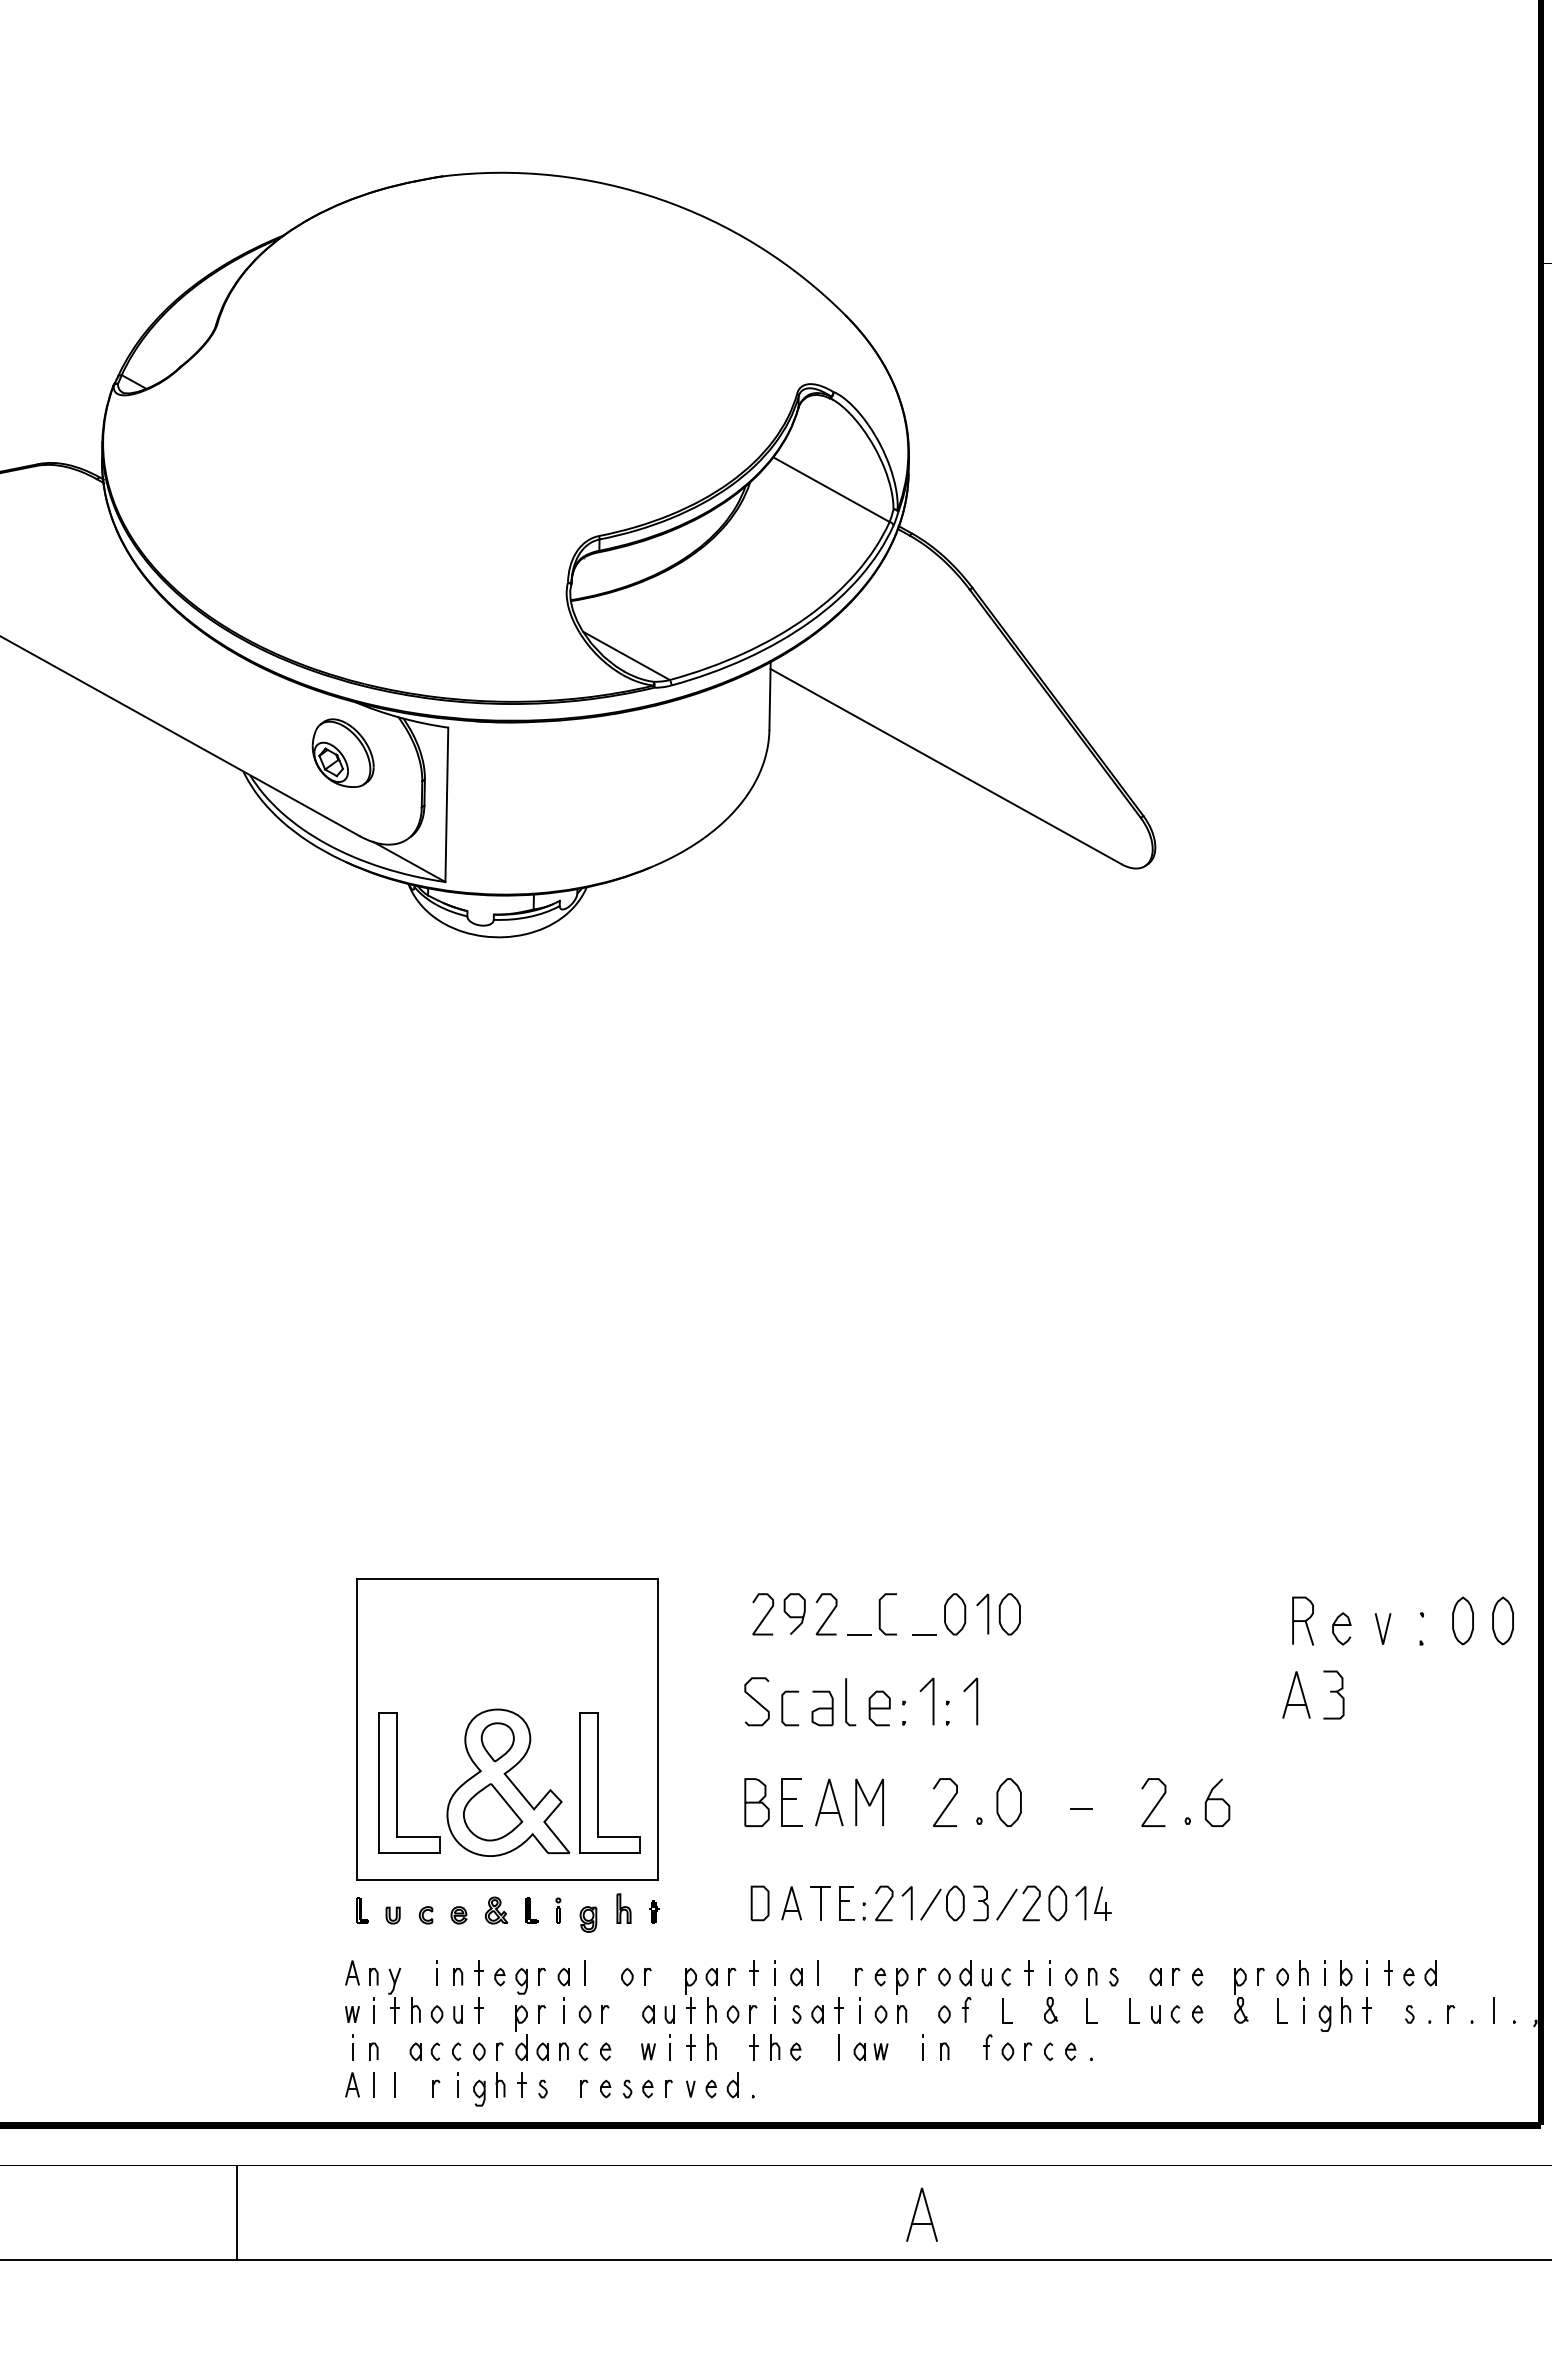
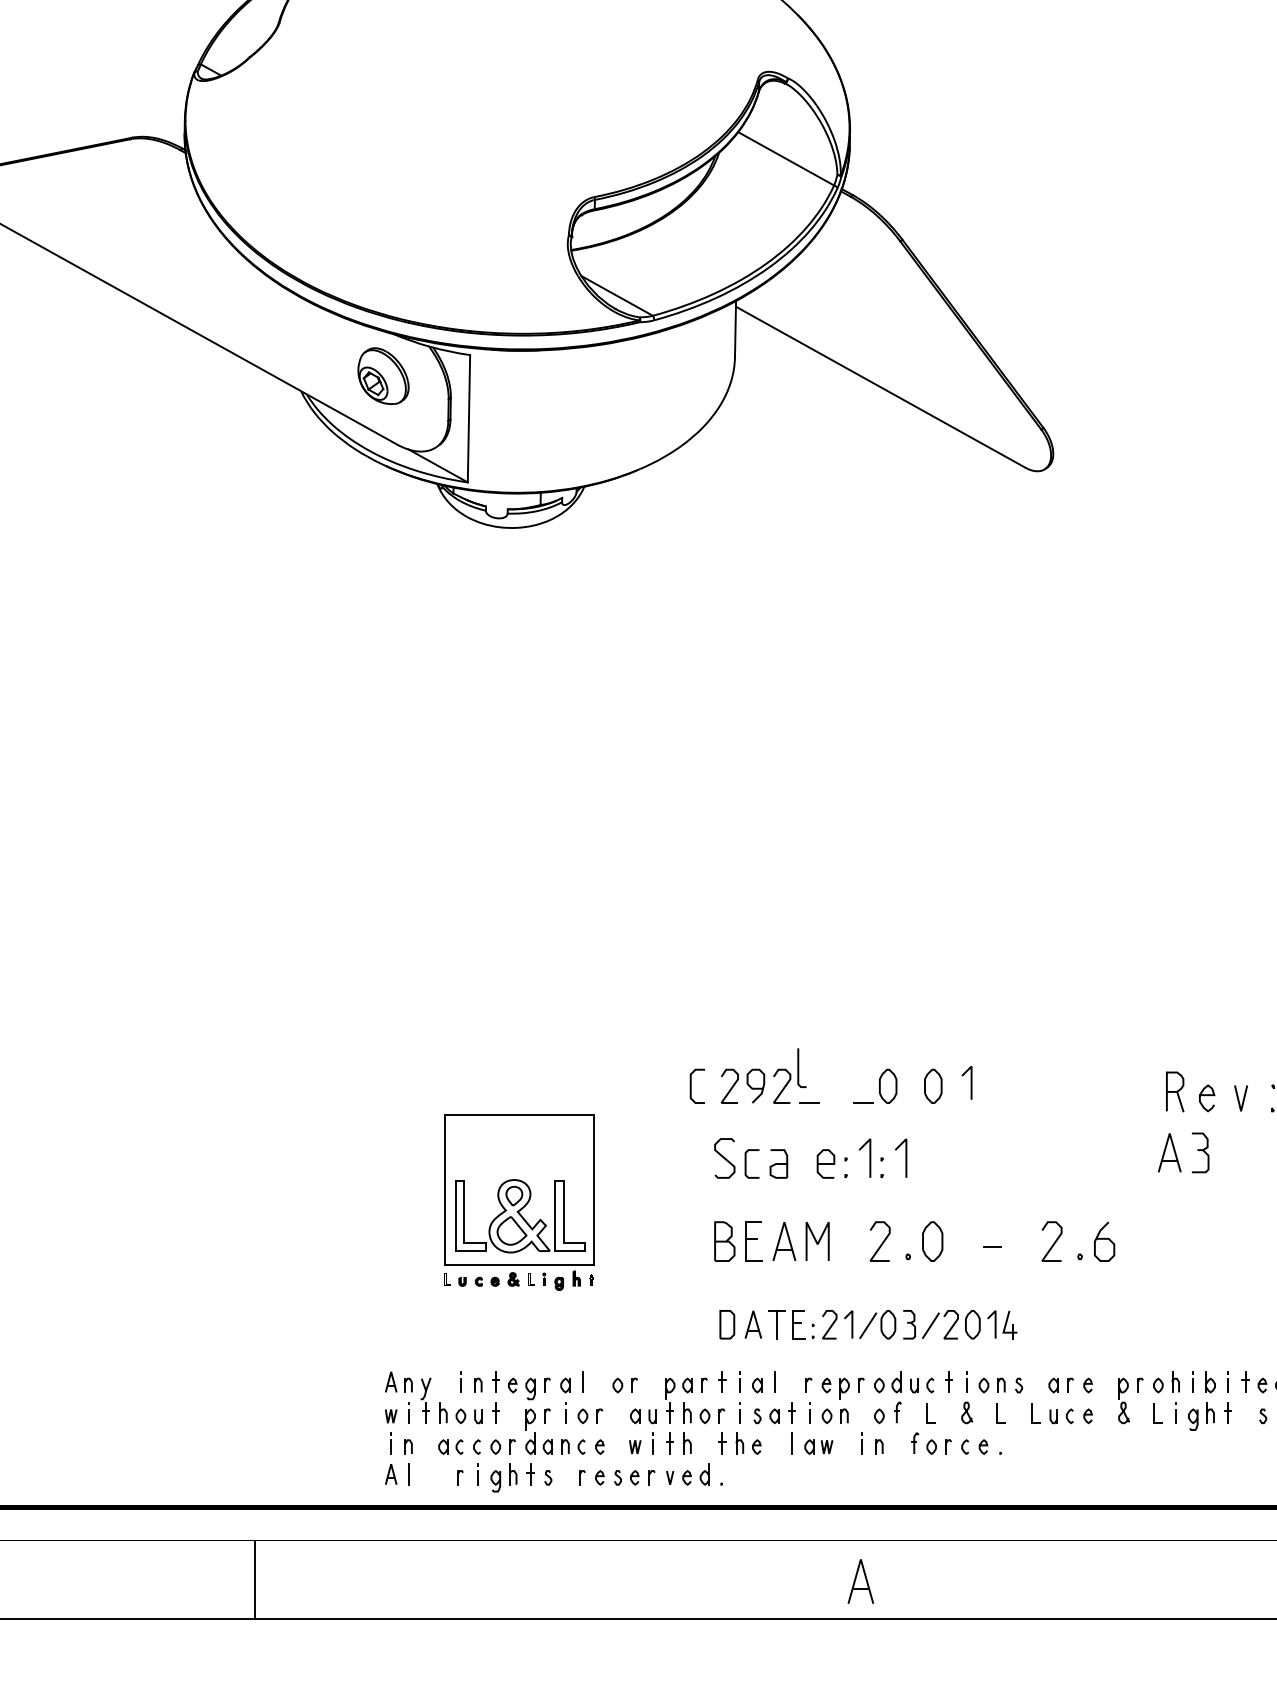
line: (987, 1613) -> (970, 1082), moved
curve: (880, 1614) -> (691, 1086), moved
line: (846, 1702) -> (798, 1068), moved
part: (507, 1755) -> (519, 1202), size x0.6
line: (394, 2084) -> (425, 1474), removed
line: (236, 2212) -> (254, 1579), moved

